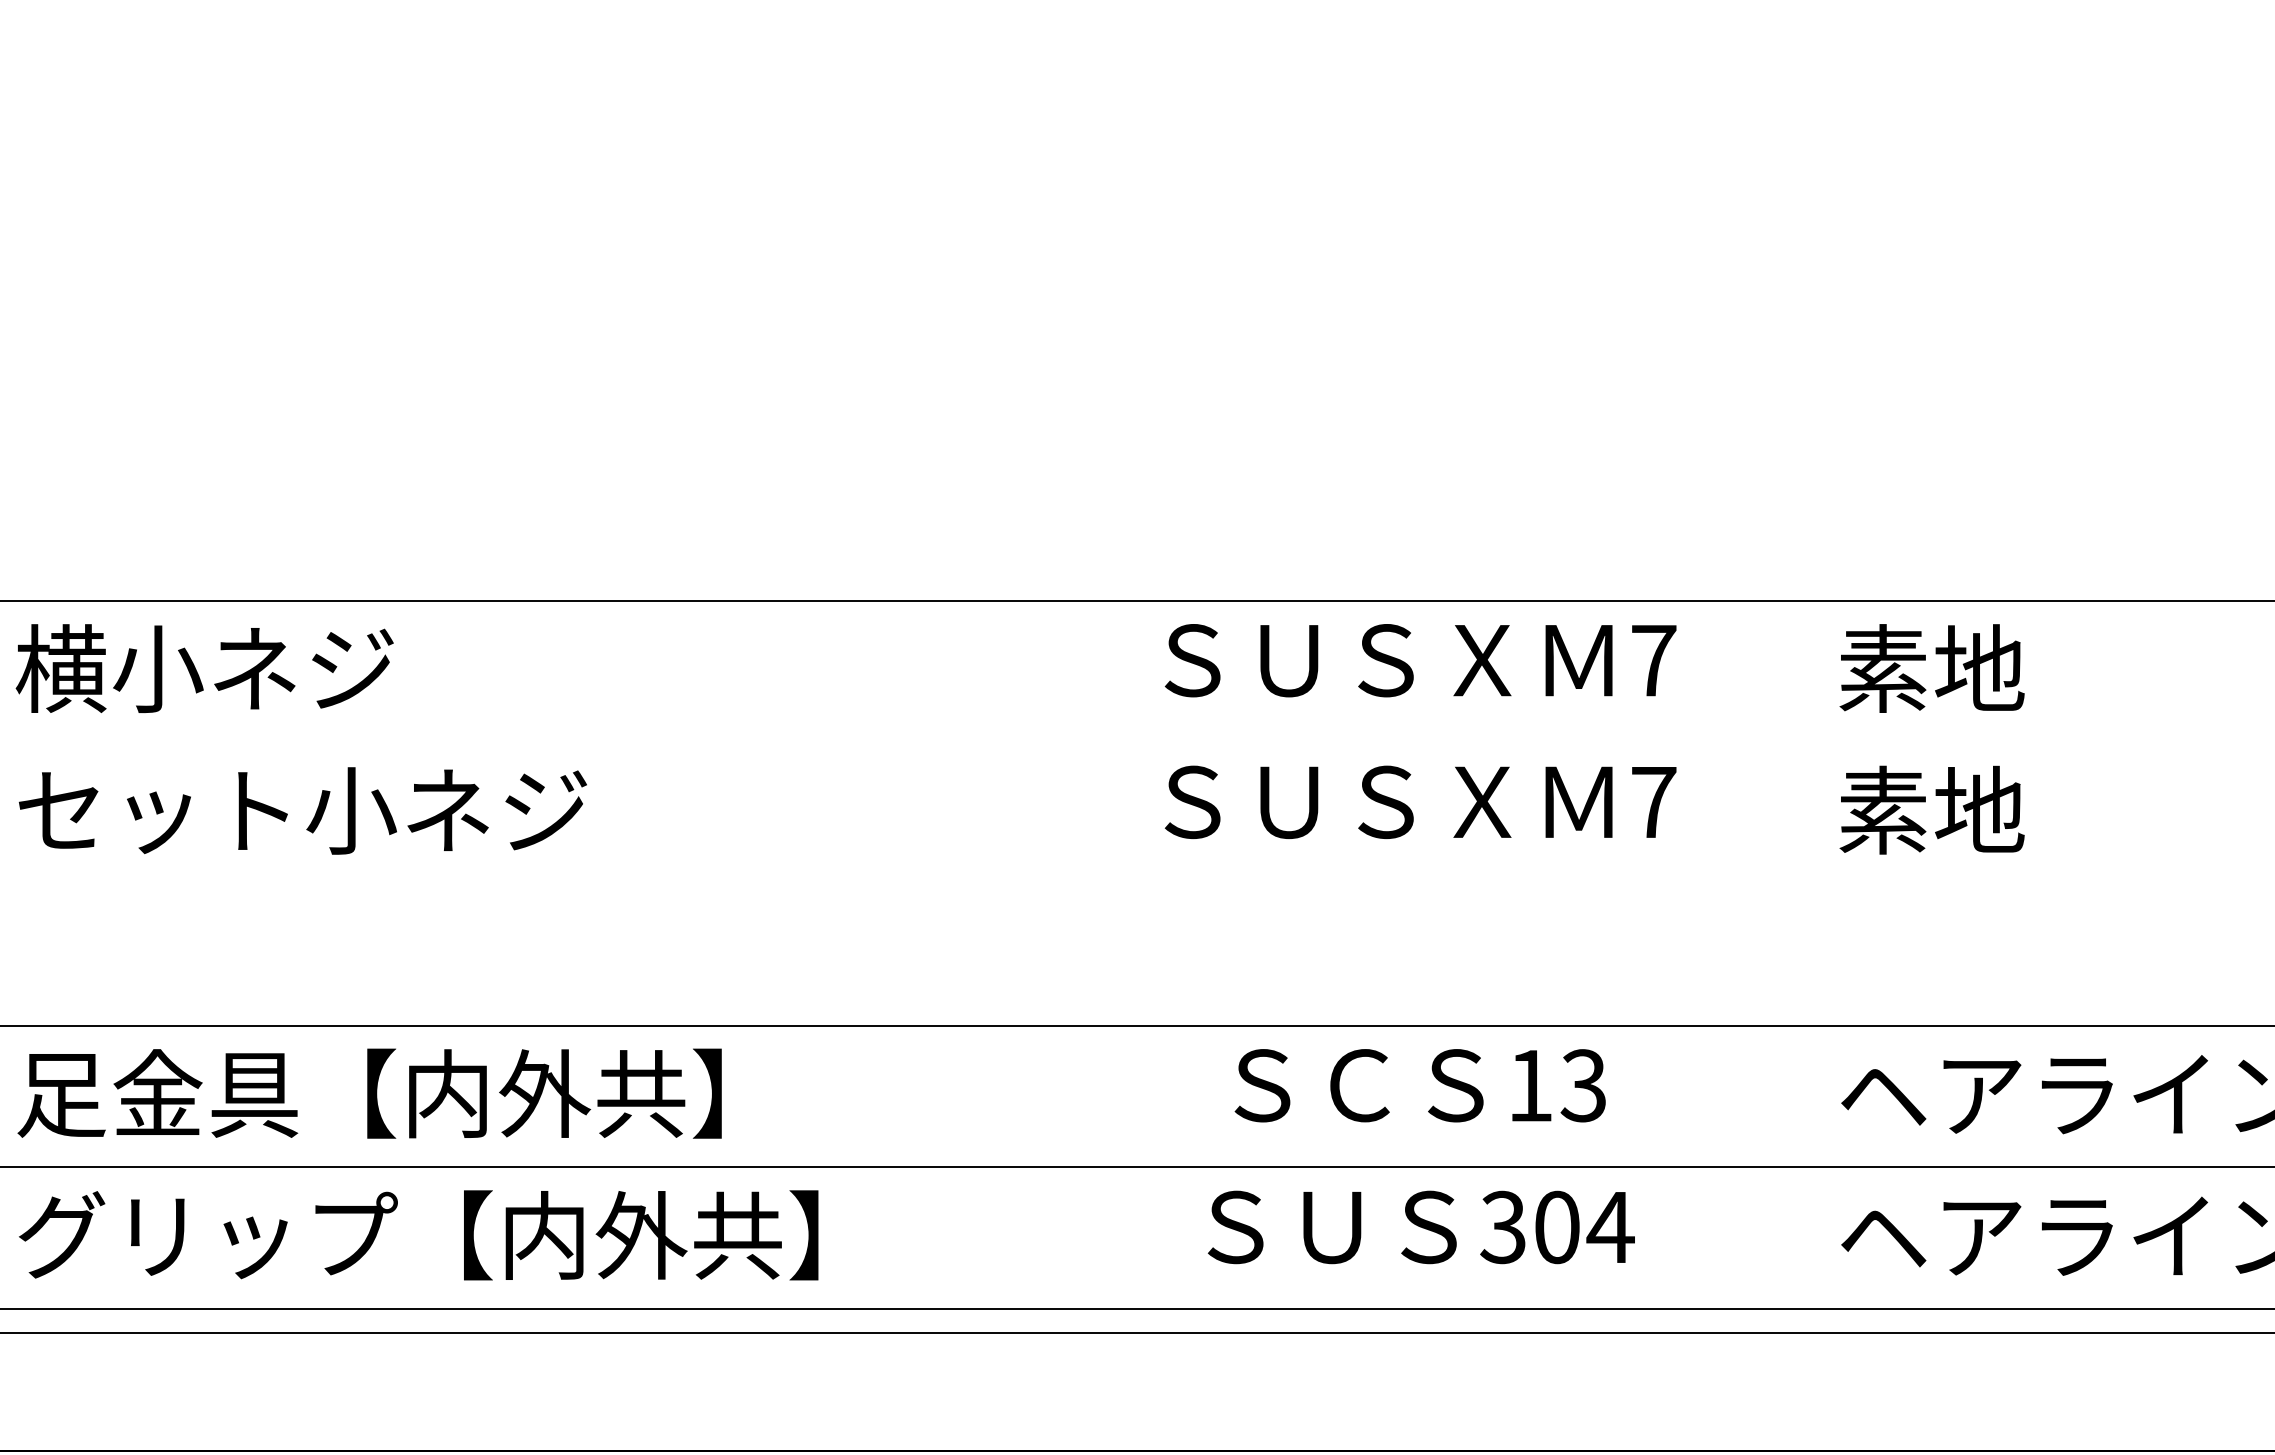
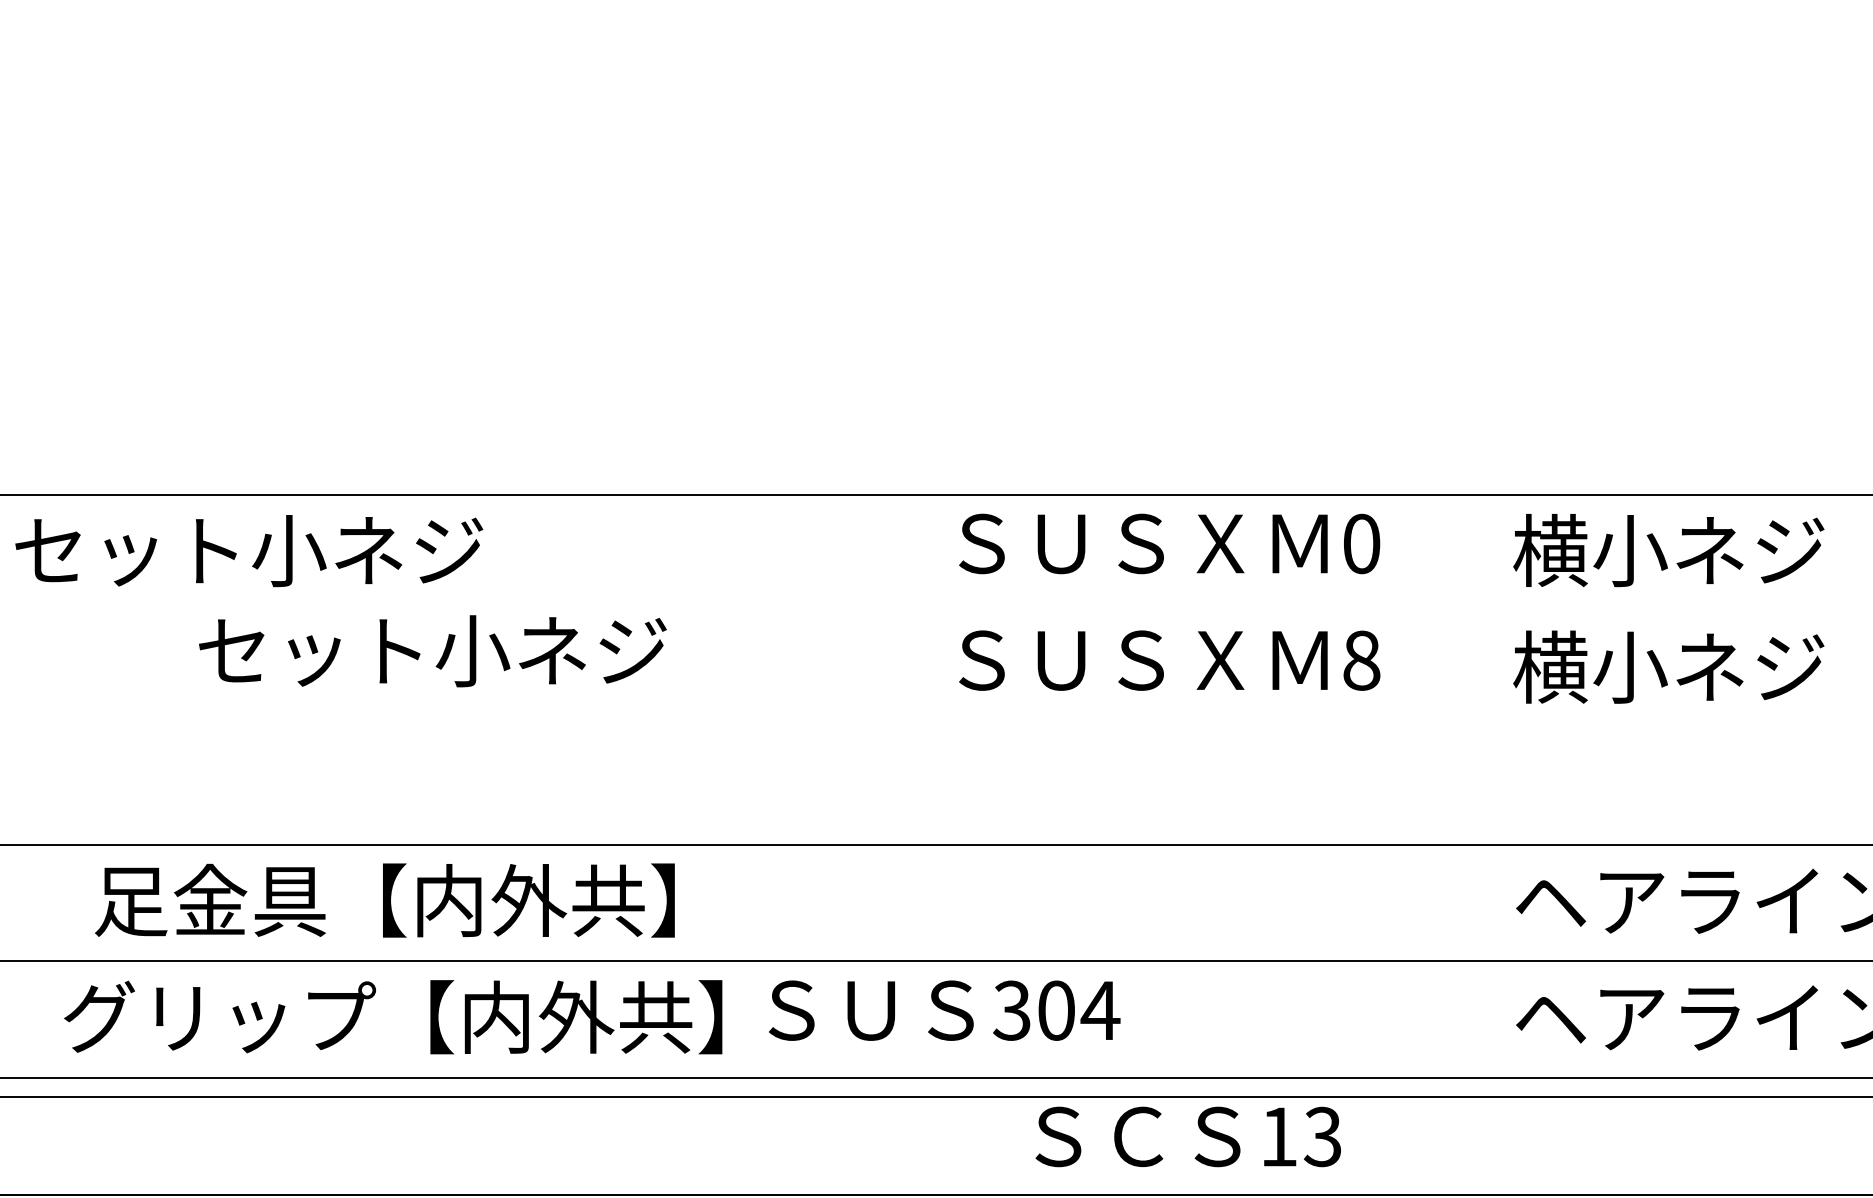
text: (1654, 660) -> (1362, 543), 7 -> 0
text: (301, 668) -> (248, 550), 横小ネジ -> セット小ネジ
text: (2026, 668) -> (1668, 550), 素地 -> 横小ネジ
text: (1653, 802) -> (1361, 660), 7 -> 8
text: (2026, 809) -> (1668, 666), 素地 -> 横小ネジ
text: (302, 810) -> (432, 650), moved
text: (1419, 1085) -> (1187, 1136), moved
text: (369, 1093) -> (384, 900), moved
text: (1420, 1227) -> (943, 1010), moved
text: (418, 1235) -> (392, 1017), moved

